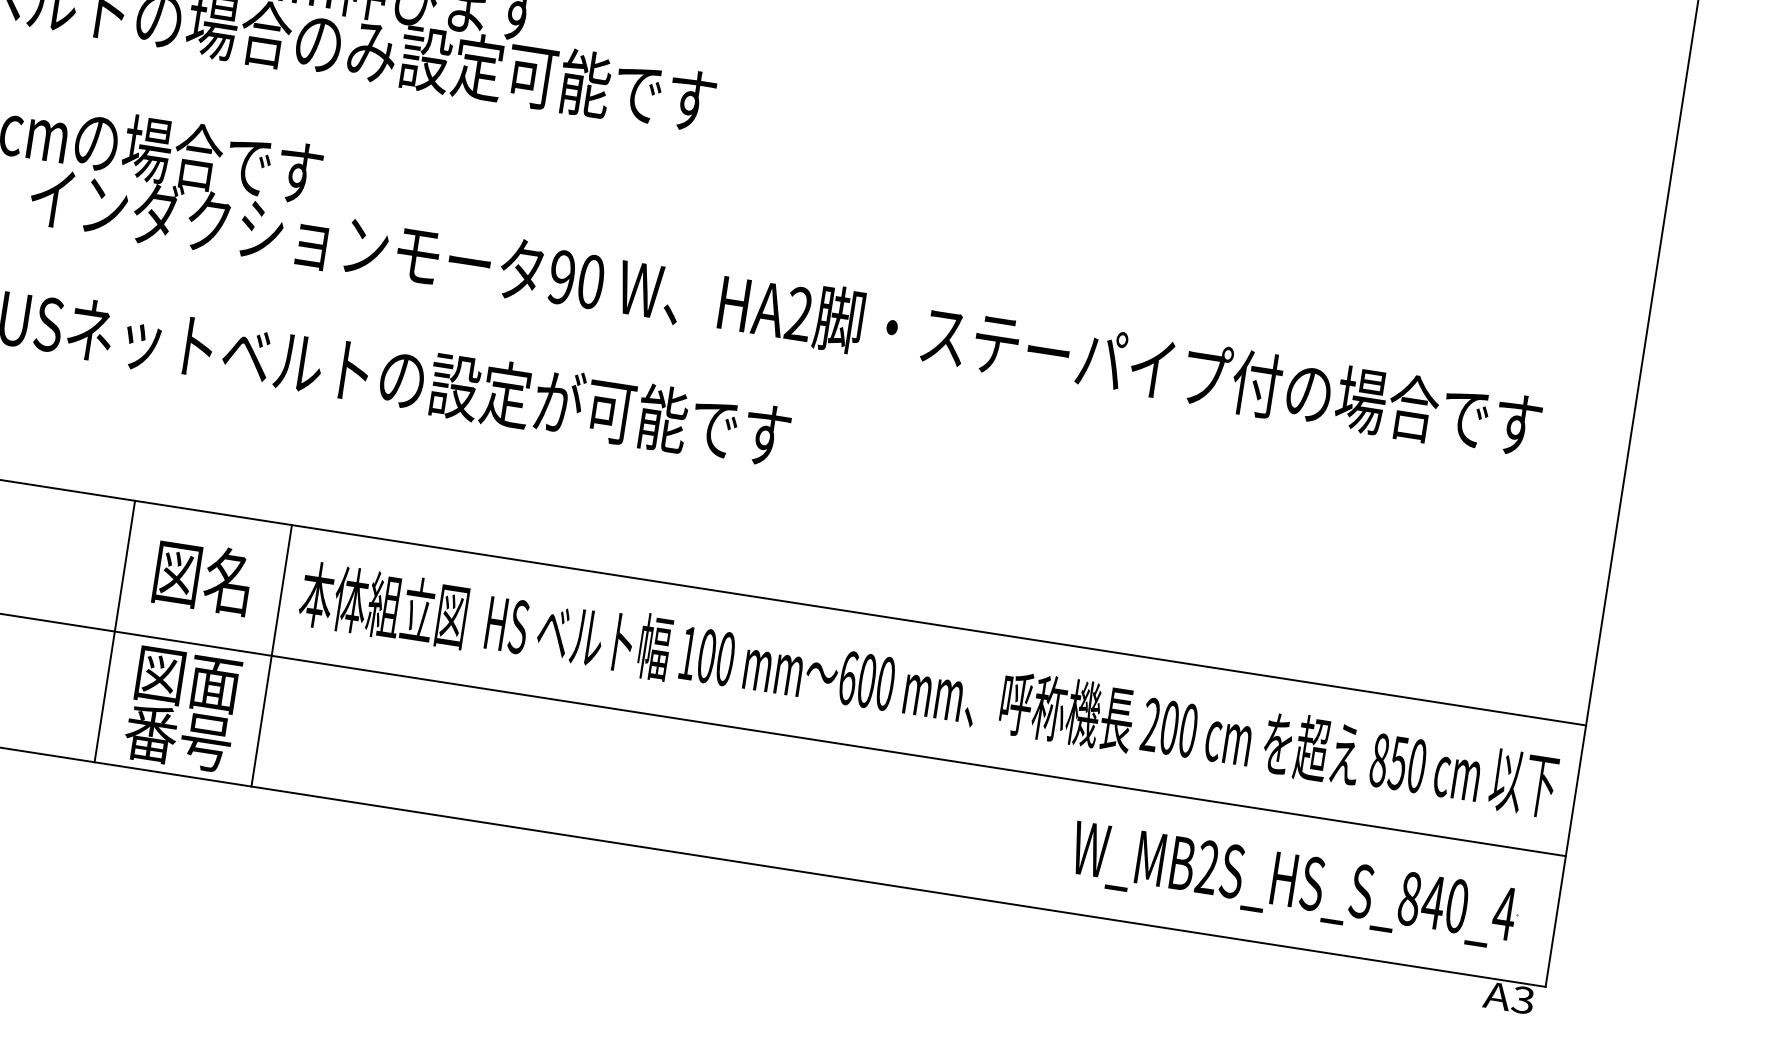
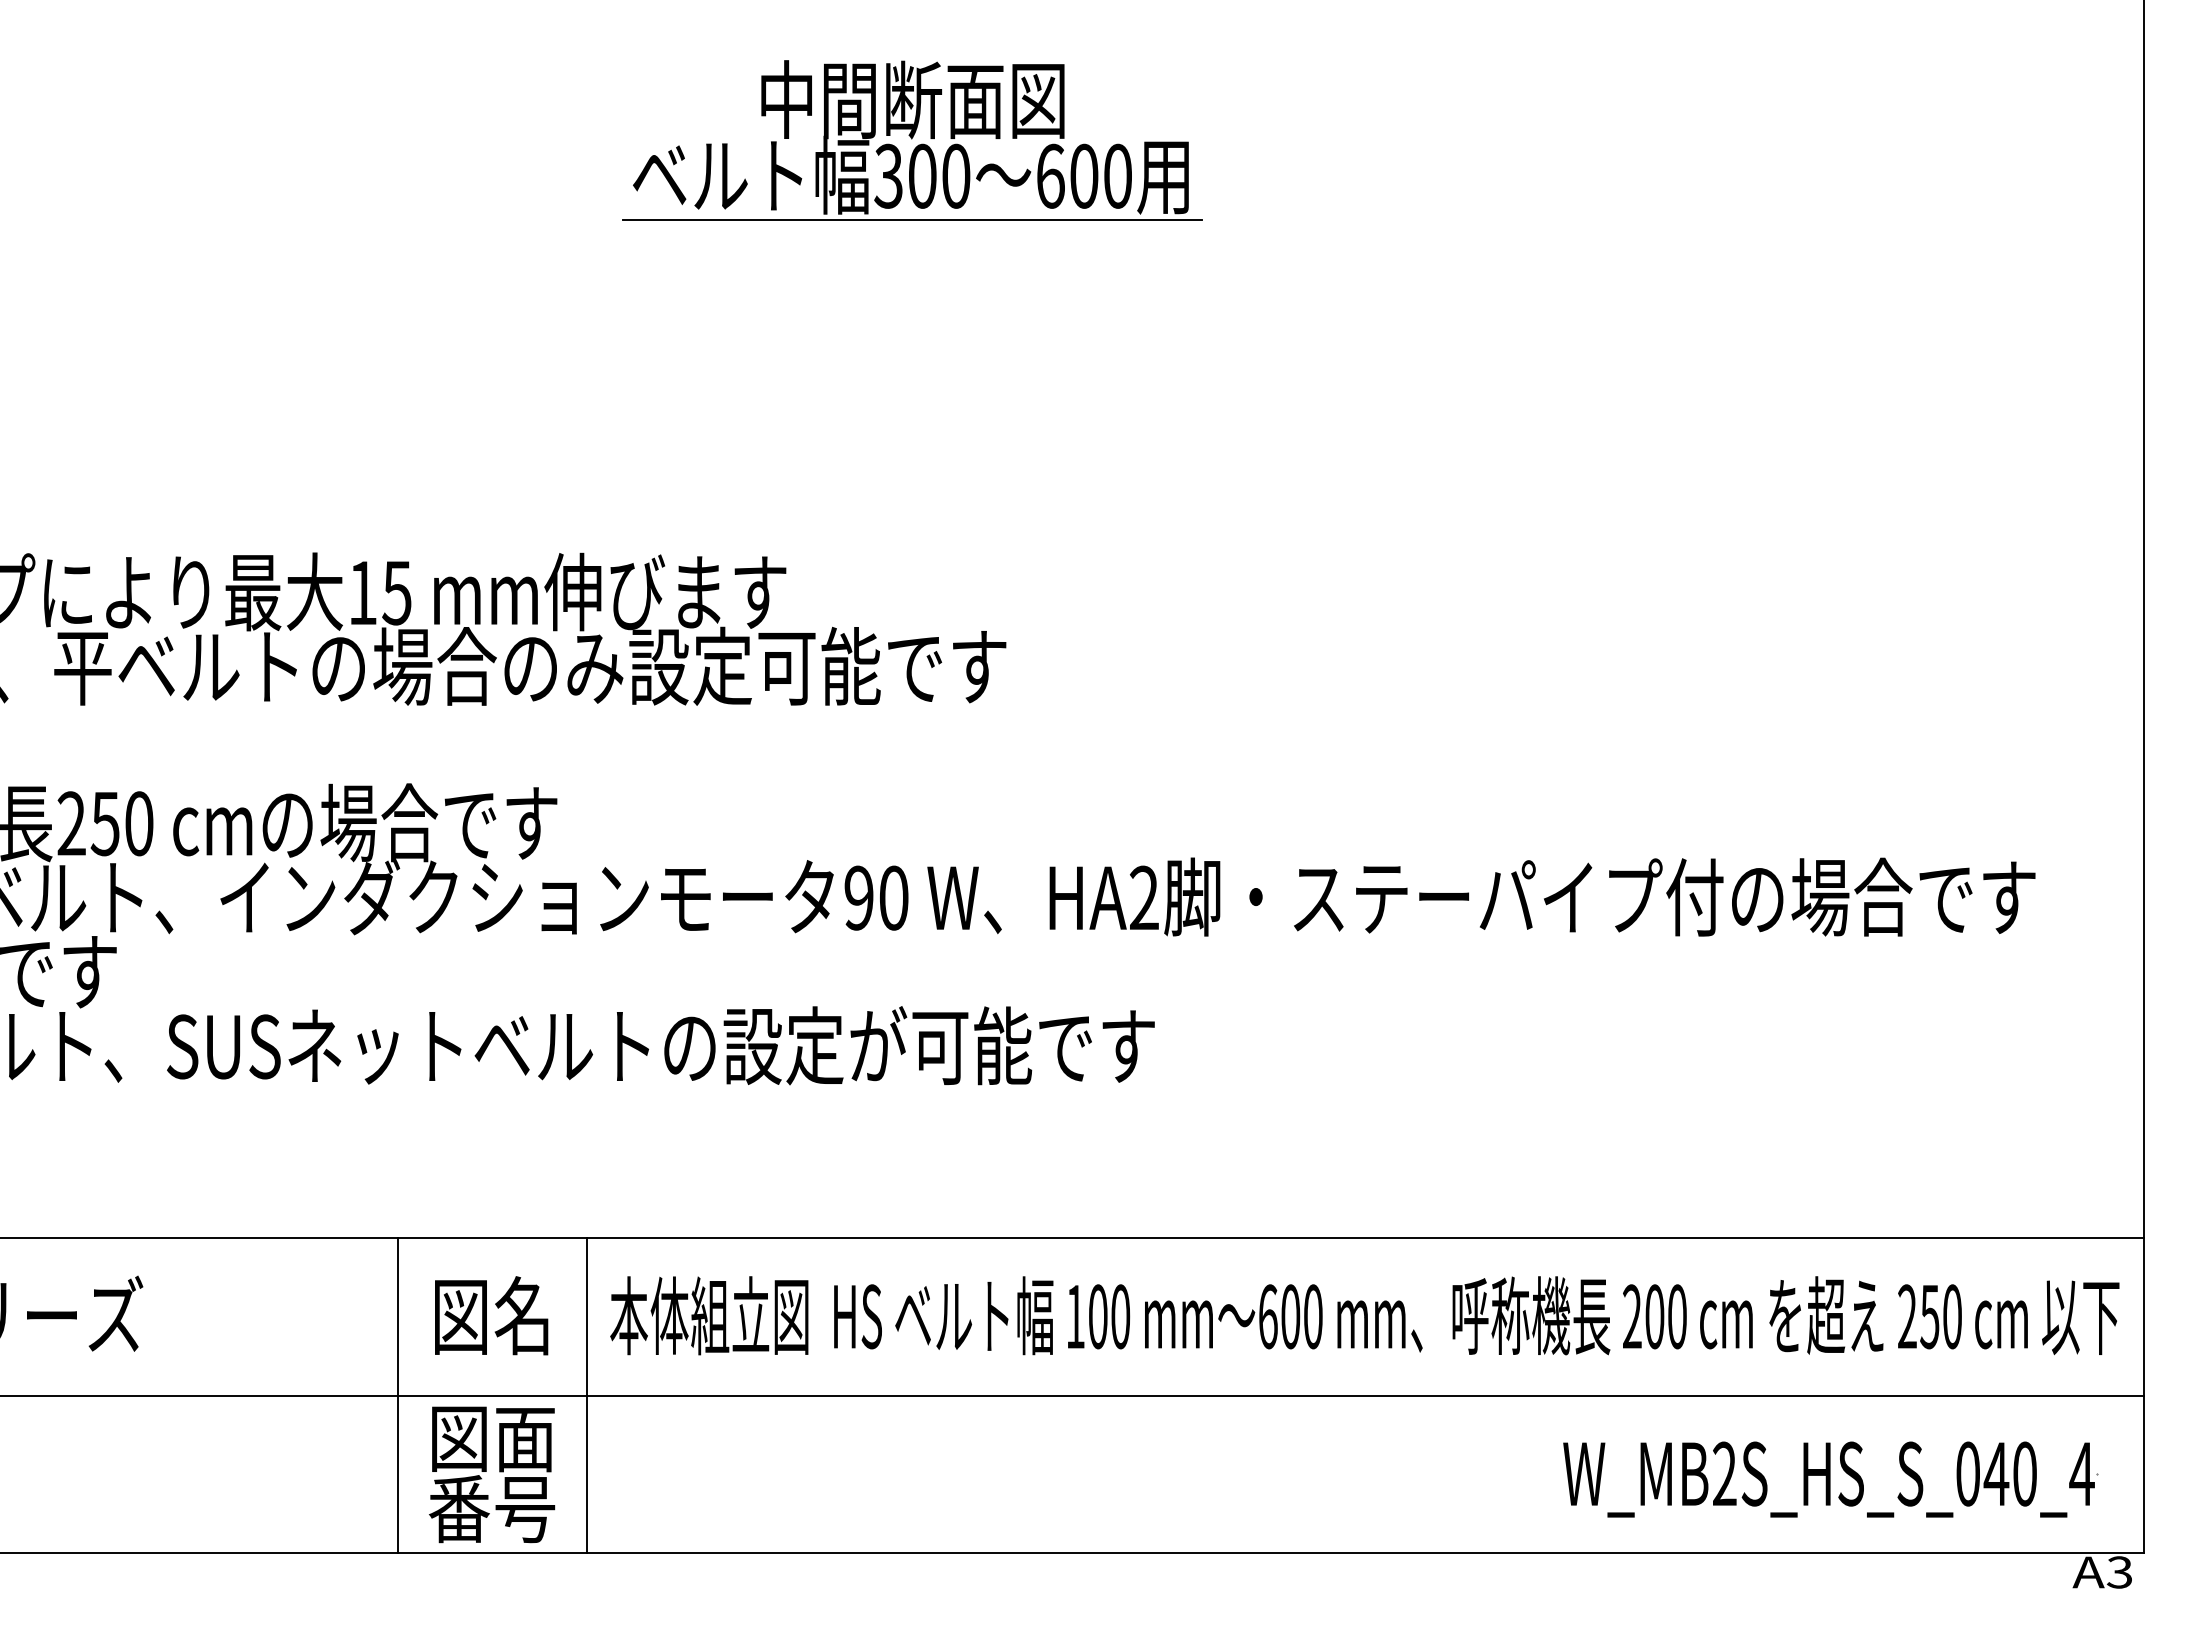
text: (1379, 760) -> (1907, 1316), 850 -> 250
text: (1410, 898) -> (1968, 1473), W_MB2S_HS_S_840_4 -> W_MB2S_HS_S_040_4

